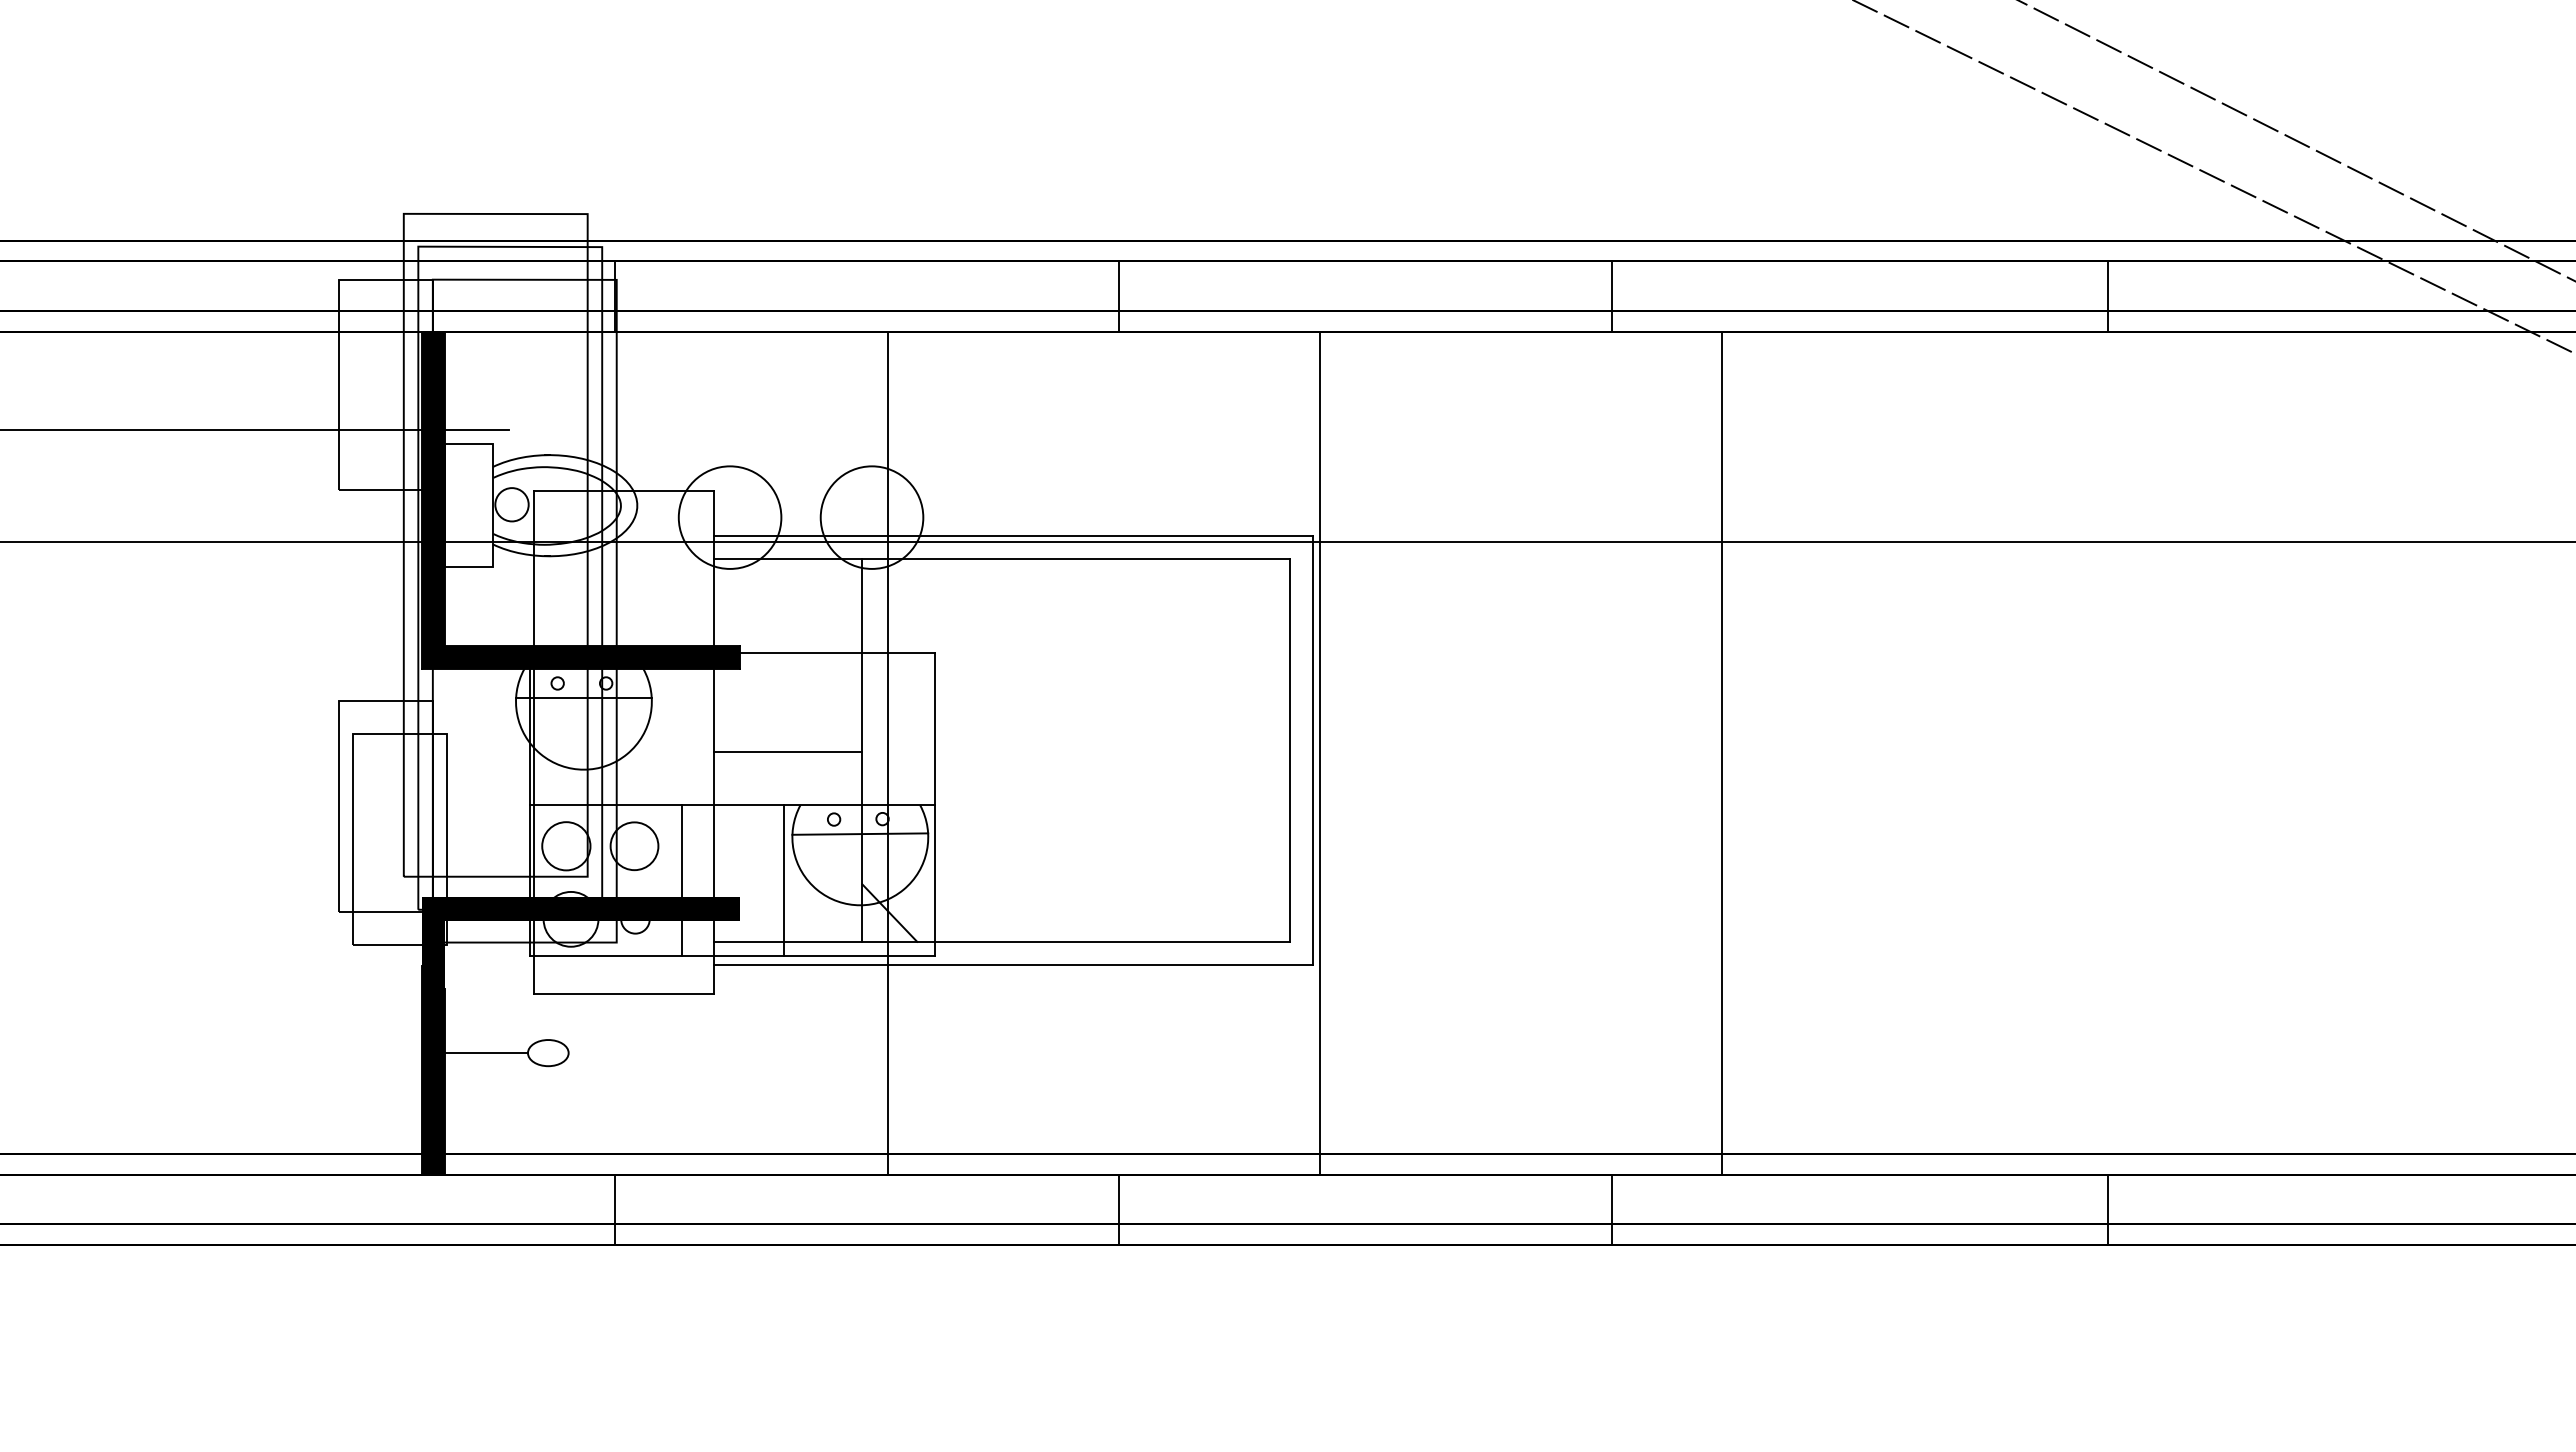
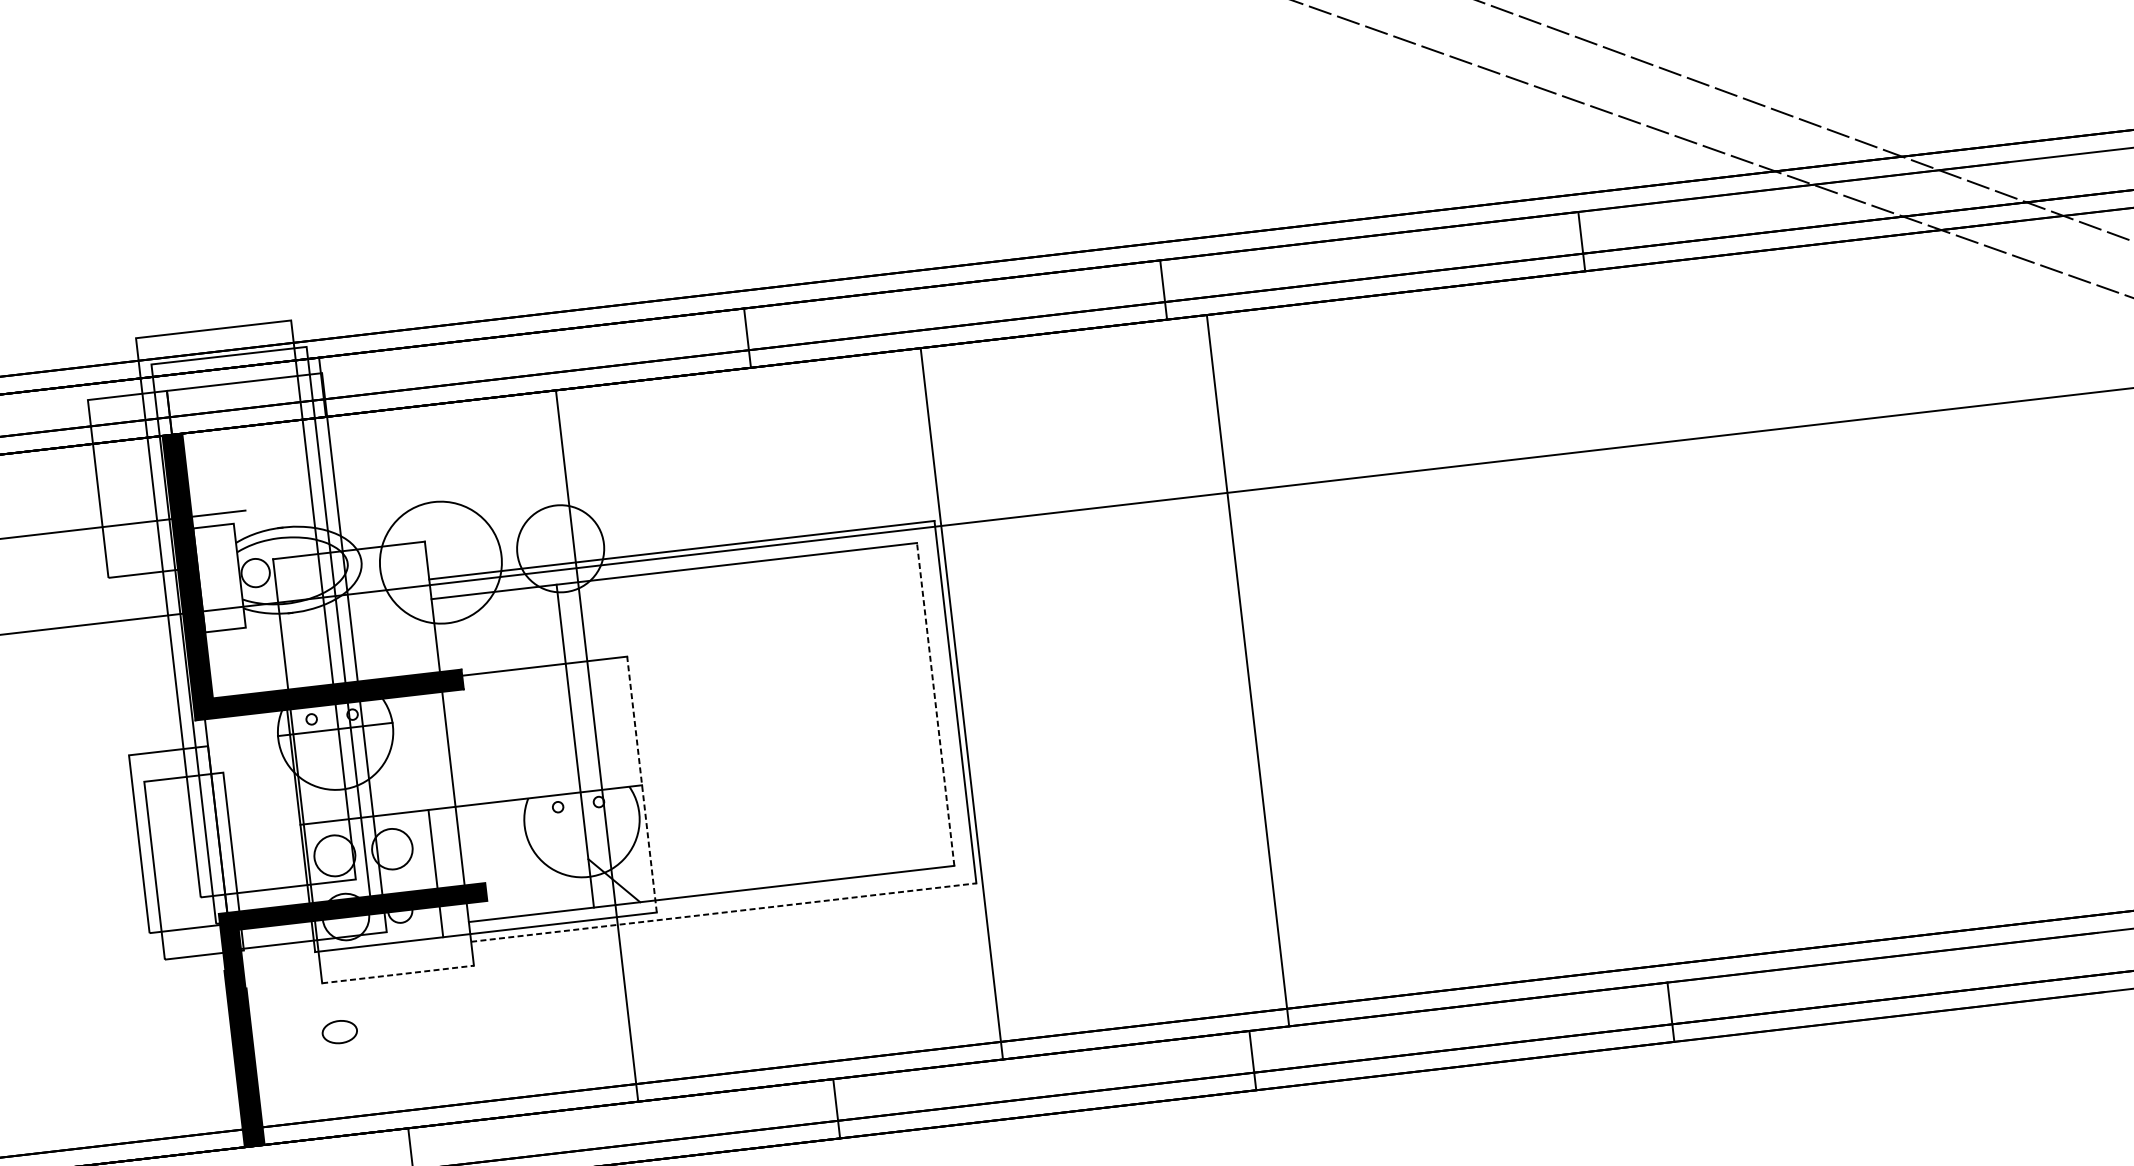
circle: (729, 517) -> (440, 562), size x1.4
line: (1289, 749) -> (935, 703), solid -> dashed
line: (788, 751) -> (513, 754), removed
line: (1721, 752) -> (1247, 670), moved
line: (935, 804) -> (642, 784), solid -> dashed
line: (860, 833) -> (581, 816), removed
line: (783, 880) -> (521, 863), removed
line: (1014, 965) -> (724, 912), solid -> dashed
line: (624, 993) -> (398, 974), solid -> dashed
line: (486, 1053) -> (287, 1038), removed

